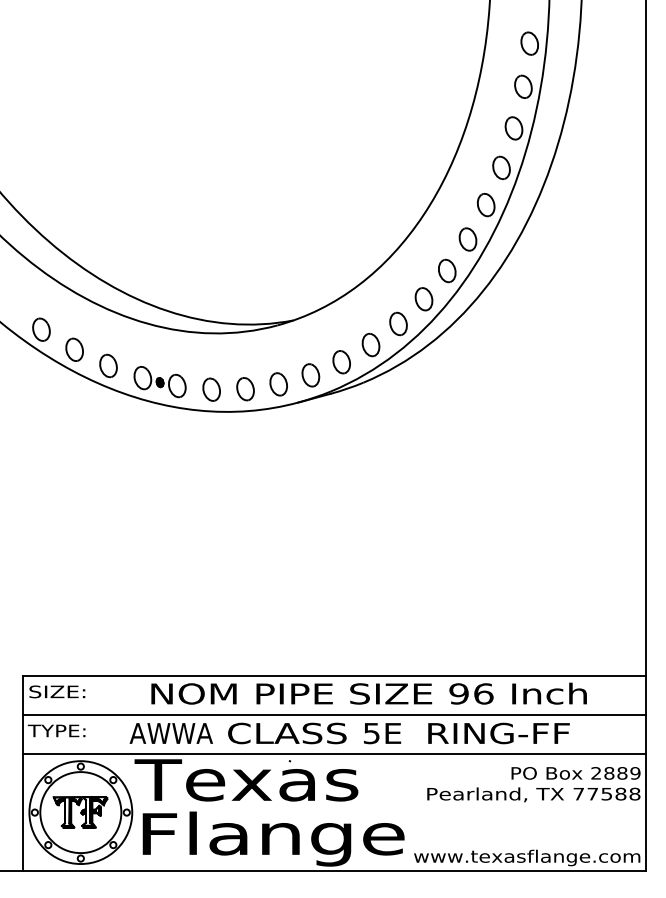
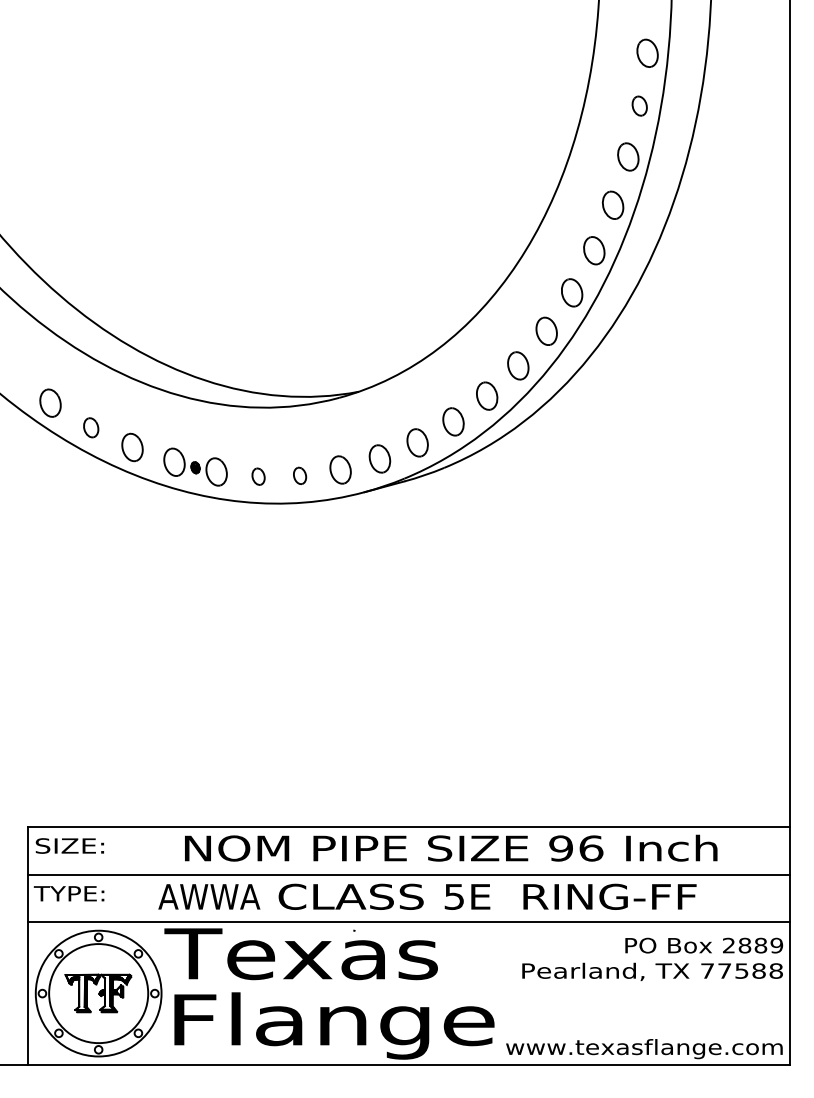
part: (523, 86) -> (639, 105), size x0.7
part: (74, 349) -> (91, 427), size x0.7
part: (245, 388) -> (299, 475), size x0.6
part: (211, 389) -> (258, 476), size x0.6

